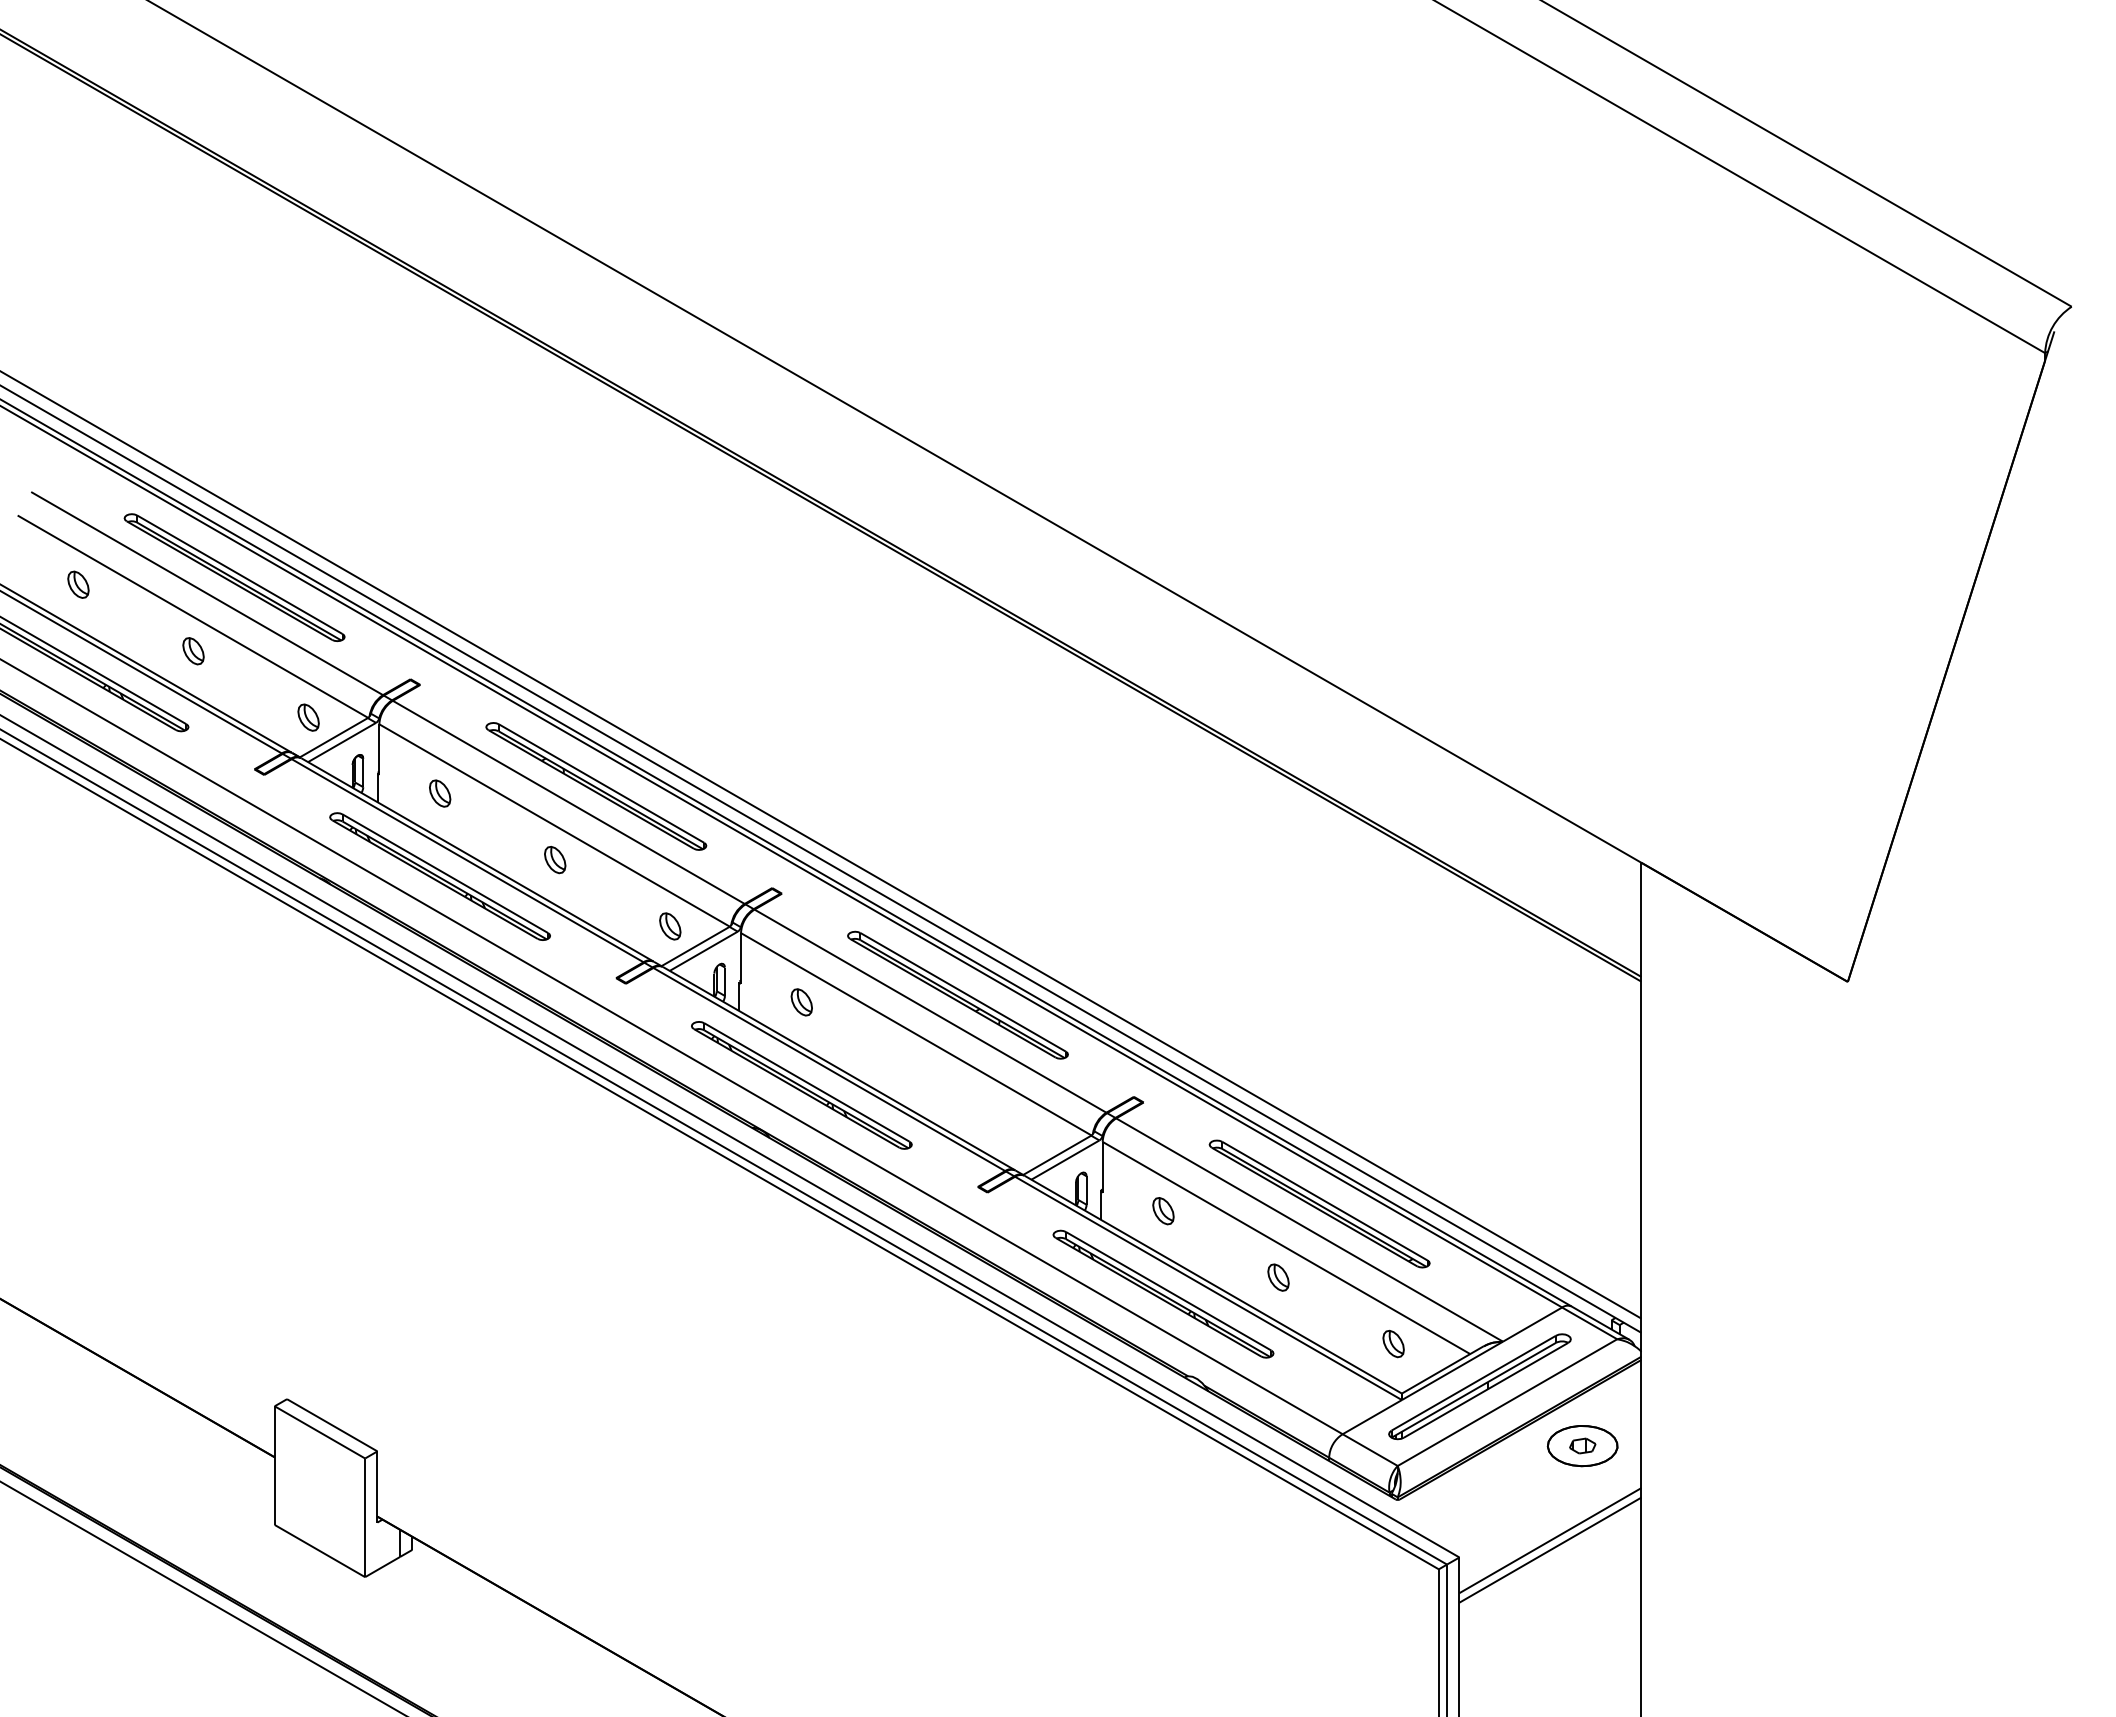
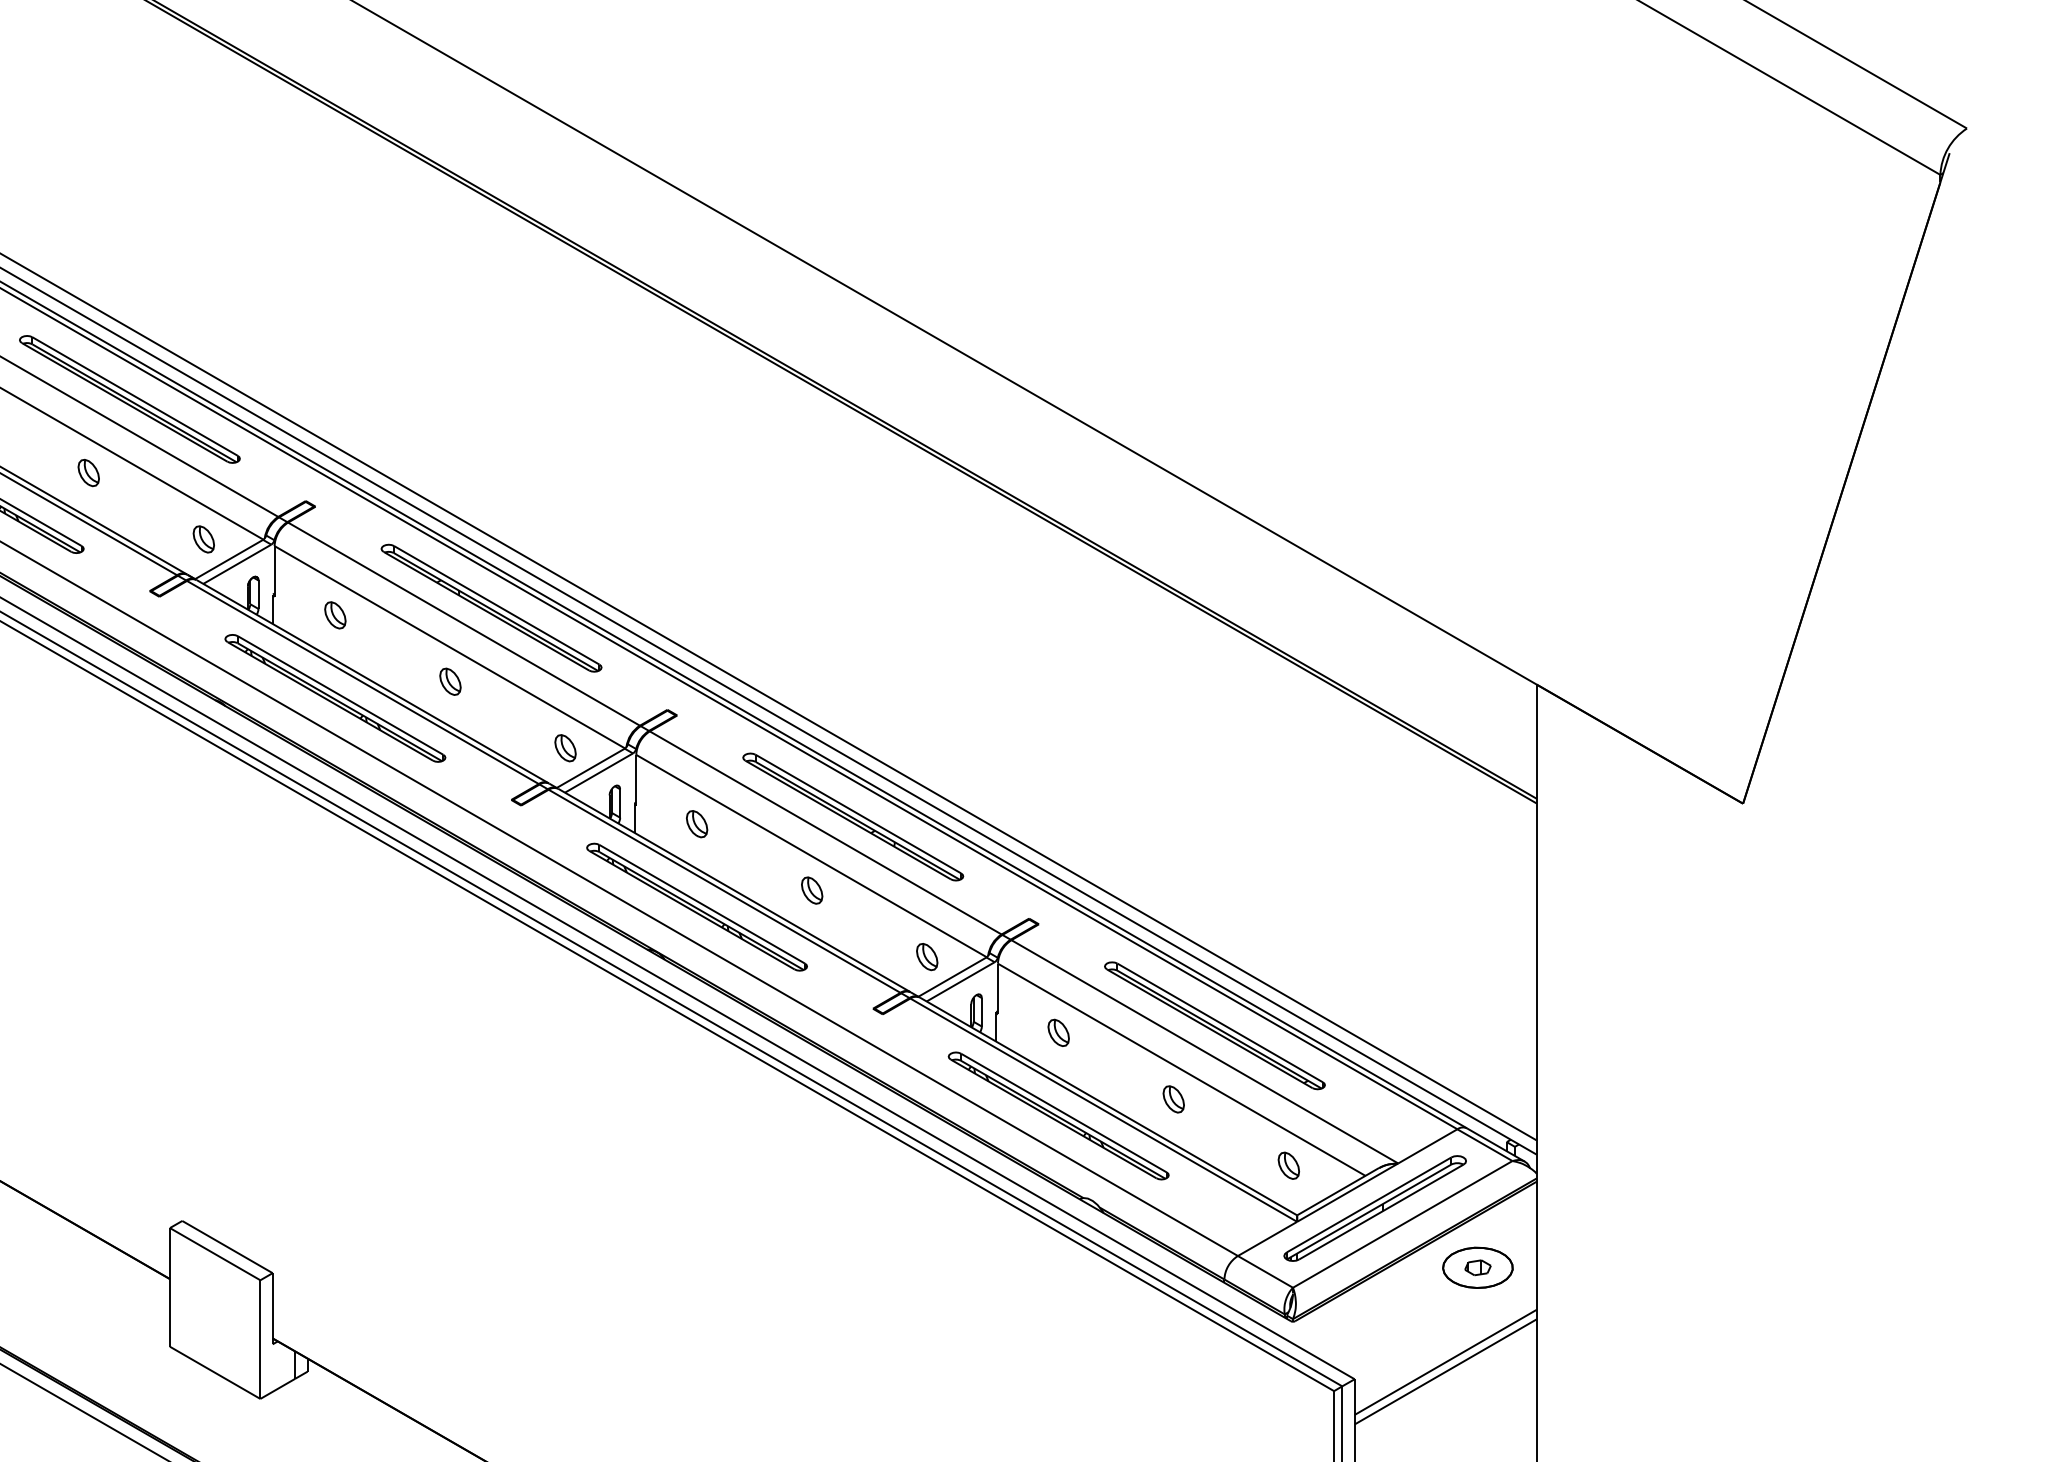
part: (916, 1068) -> (811, 890), added
part: (1031, 1135) -> (926, 957), added

